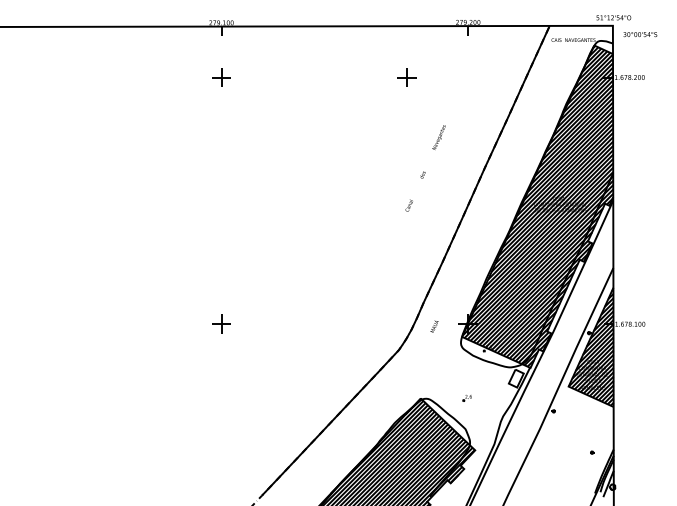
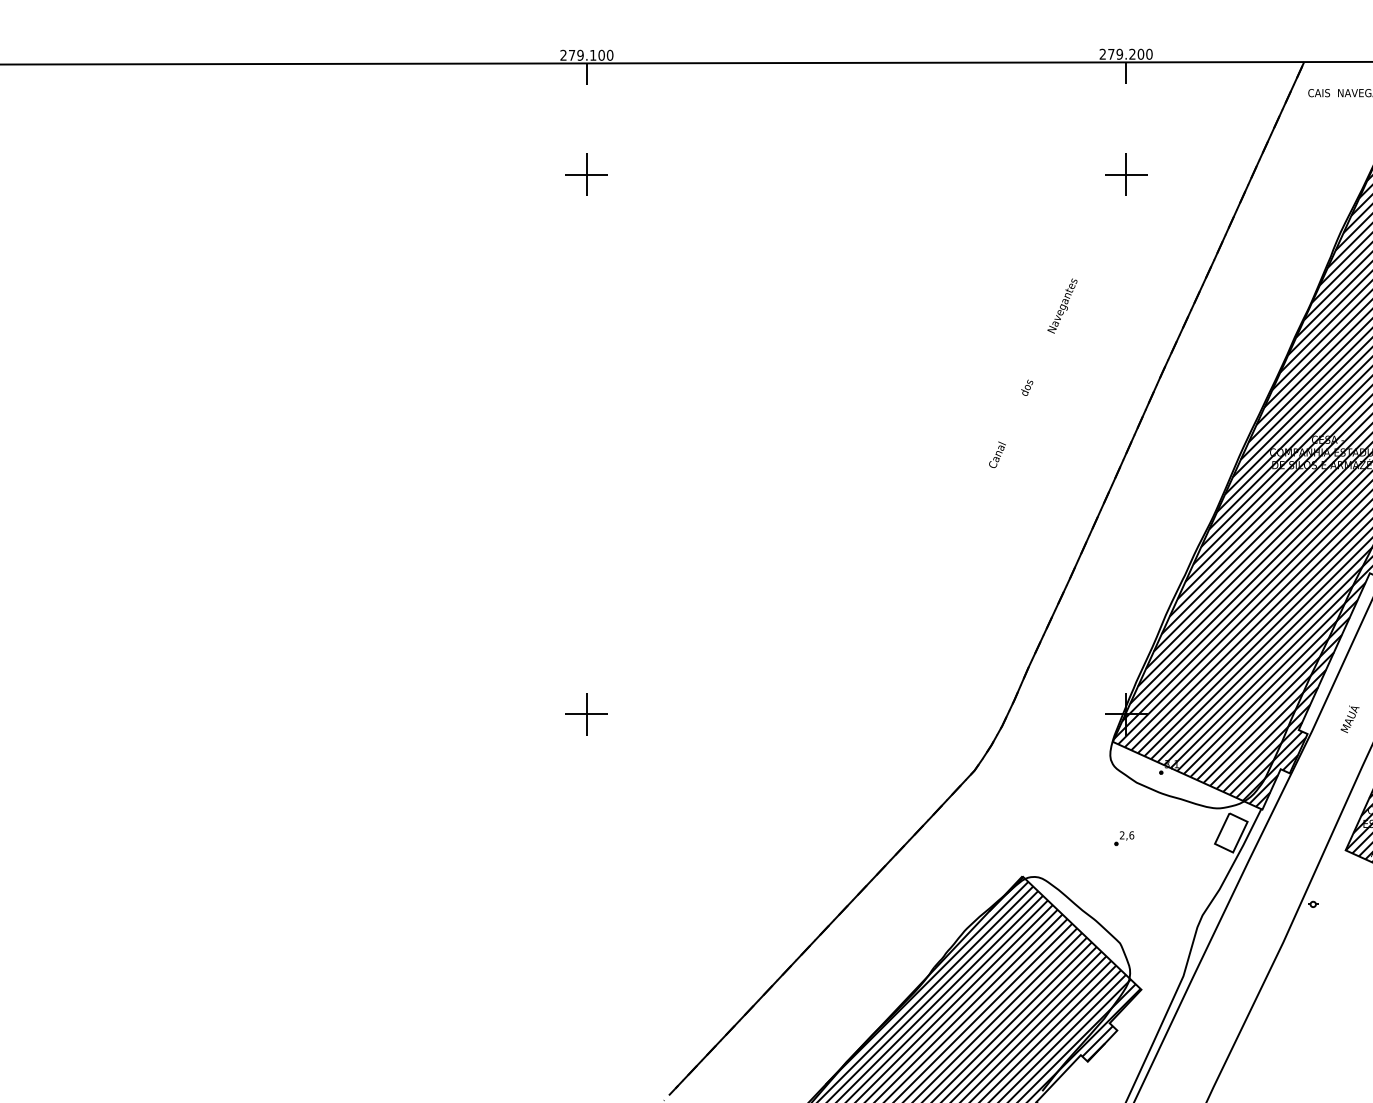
part: (406, 77) -> (1124, 174), moved
text: (434, 326) -> (1349, 718), moved
part: (466, 398) -> (1122, 839), moved

